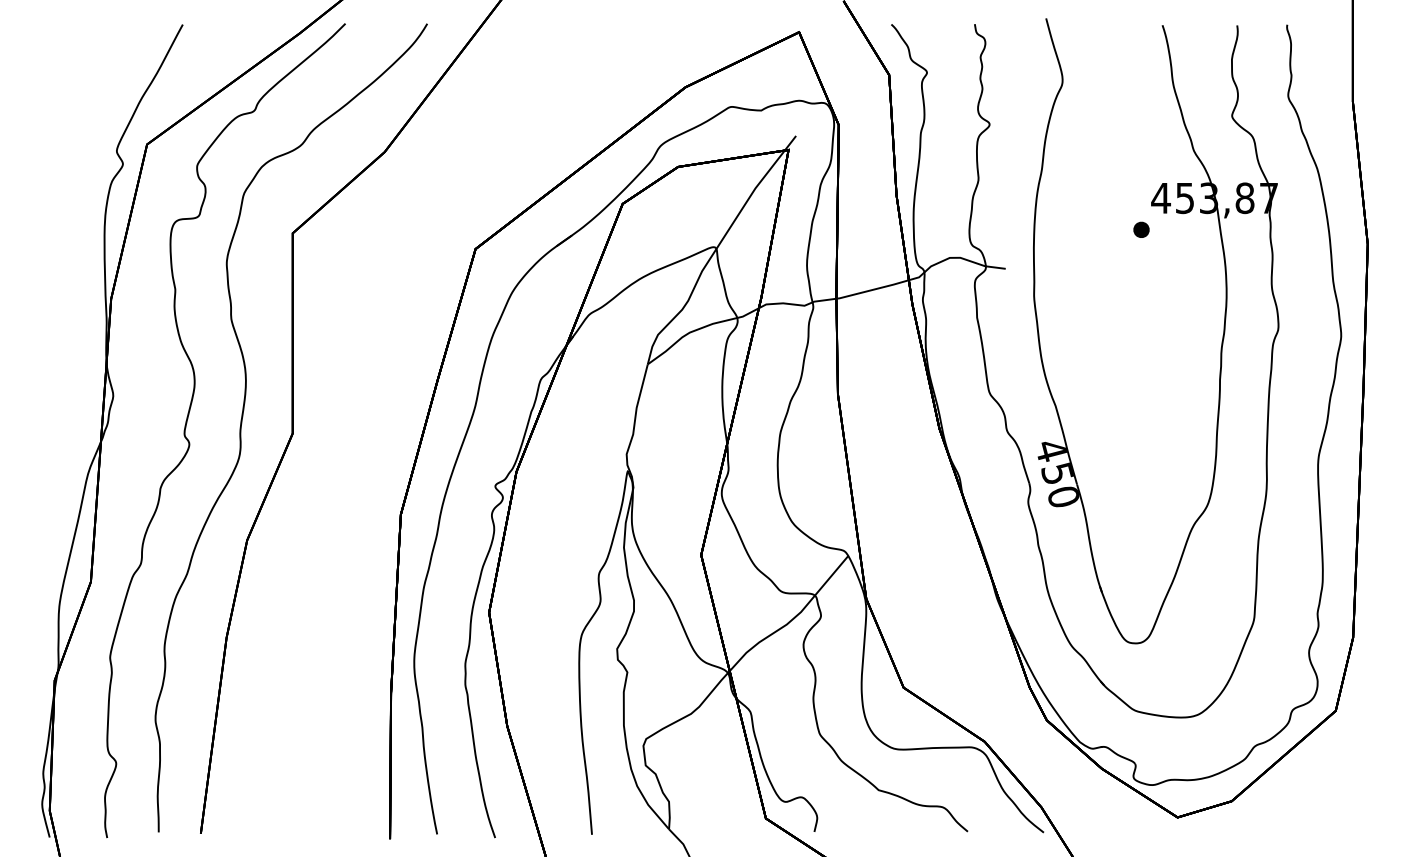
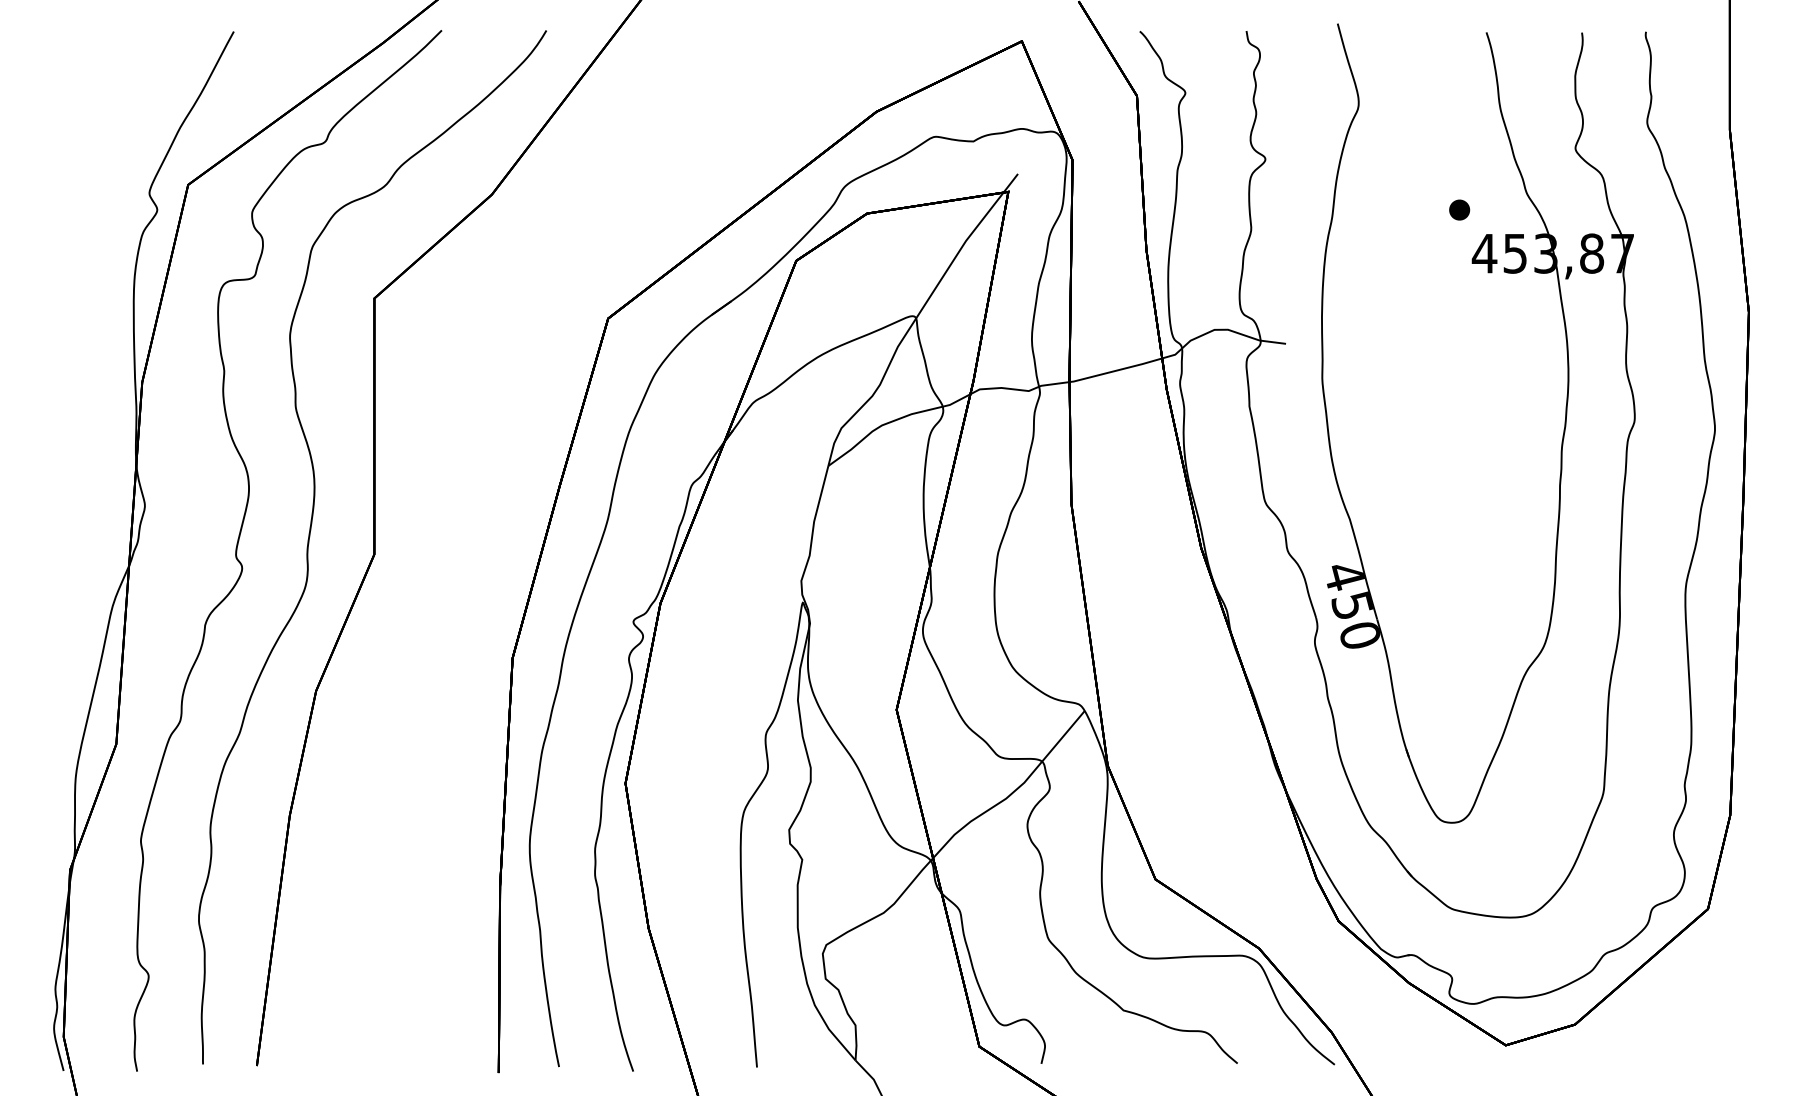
part: (1141, 229) -> (1459, 209), moved

